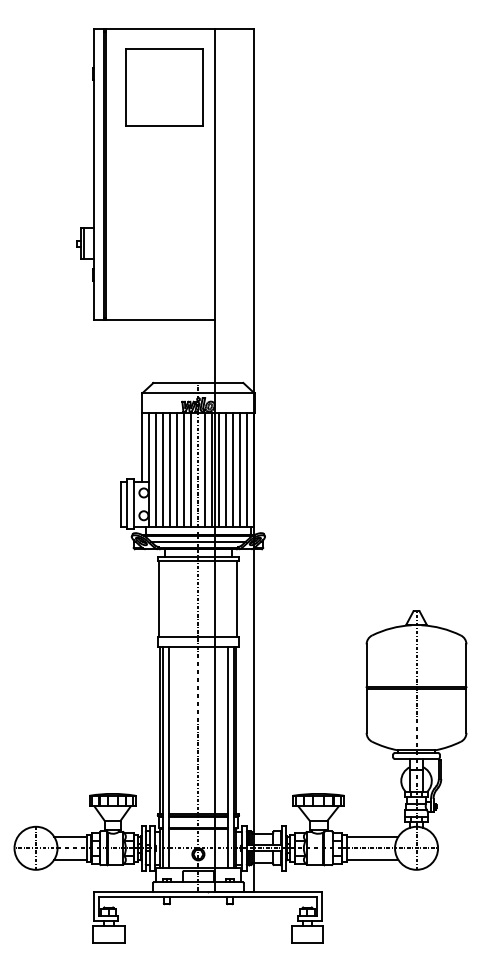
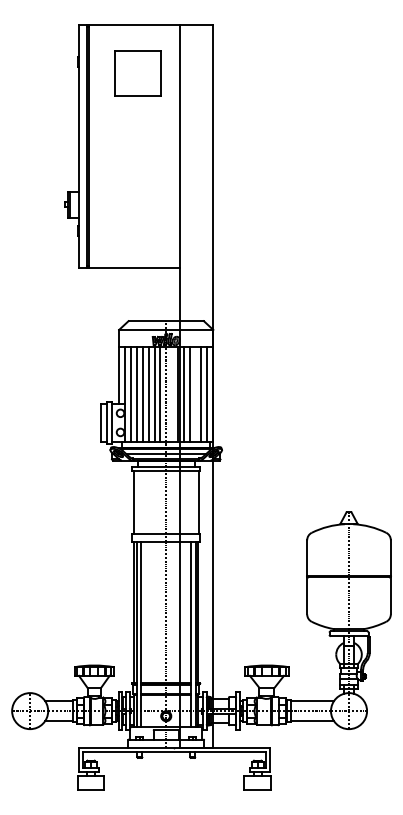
part: (164, 87) -> (137, 73), size x0.7
line: (205, 470) -> (172, 394), removed
line: (233, 470) -> (195, 394), removed

